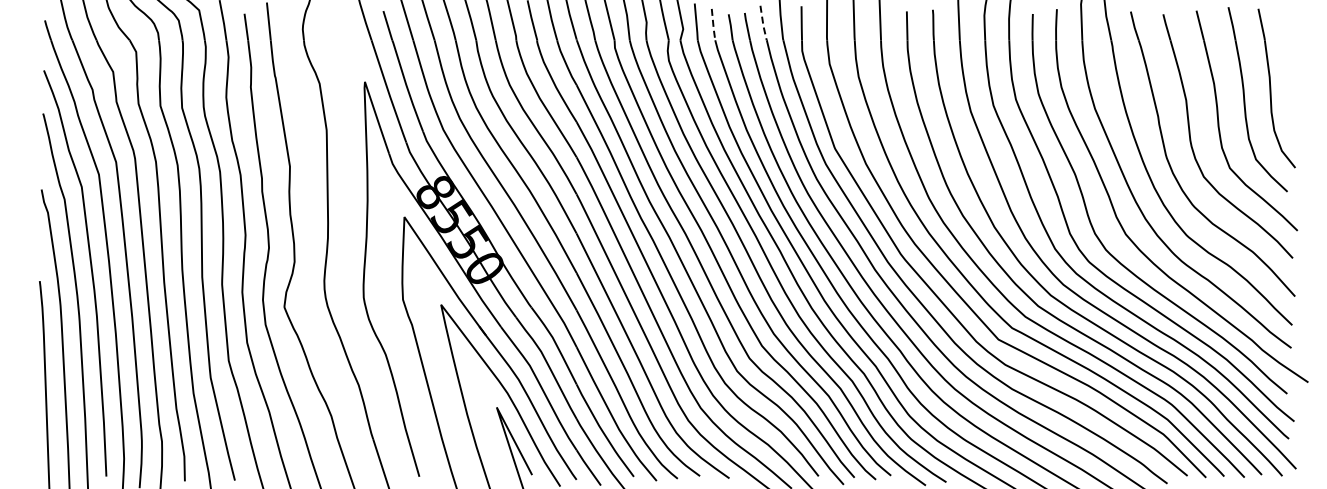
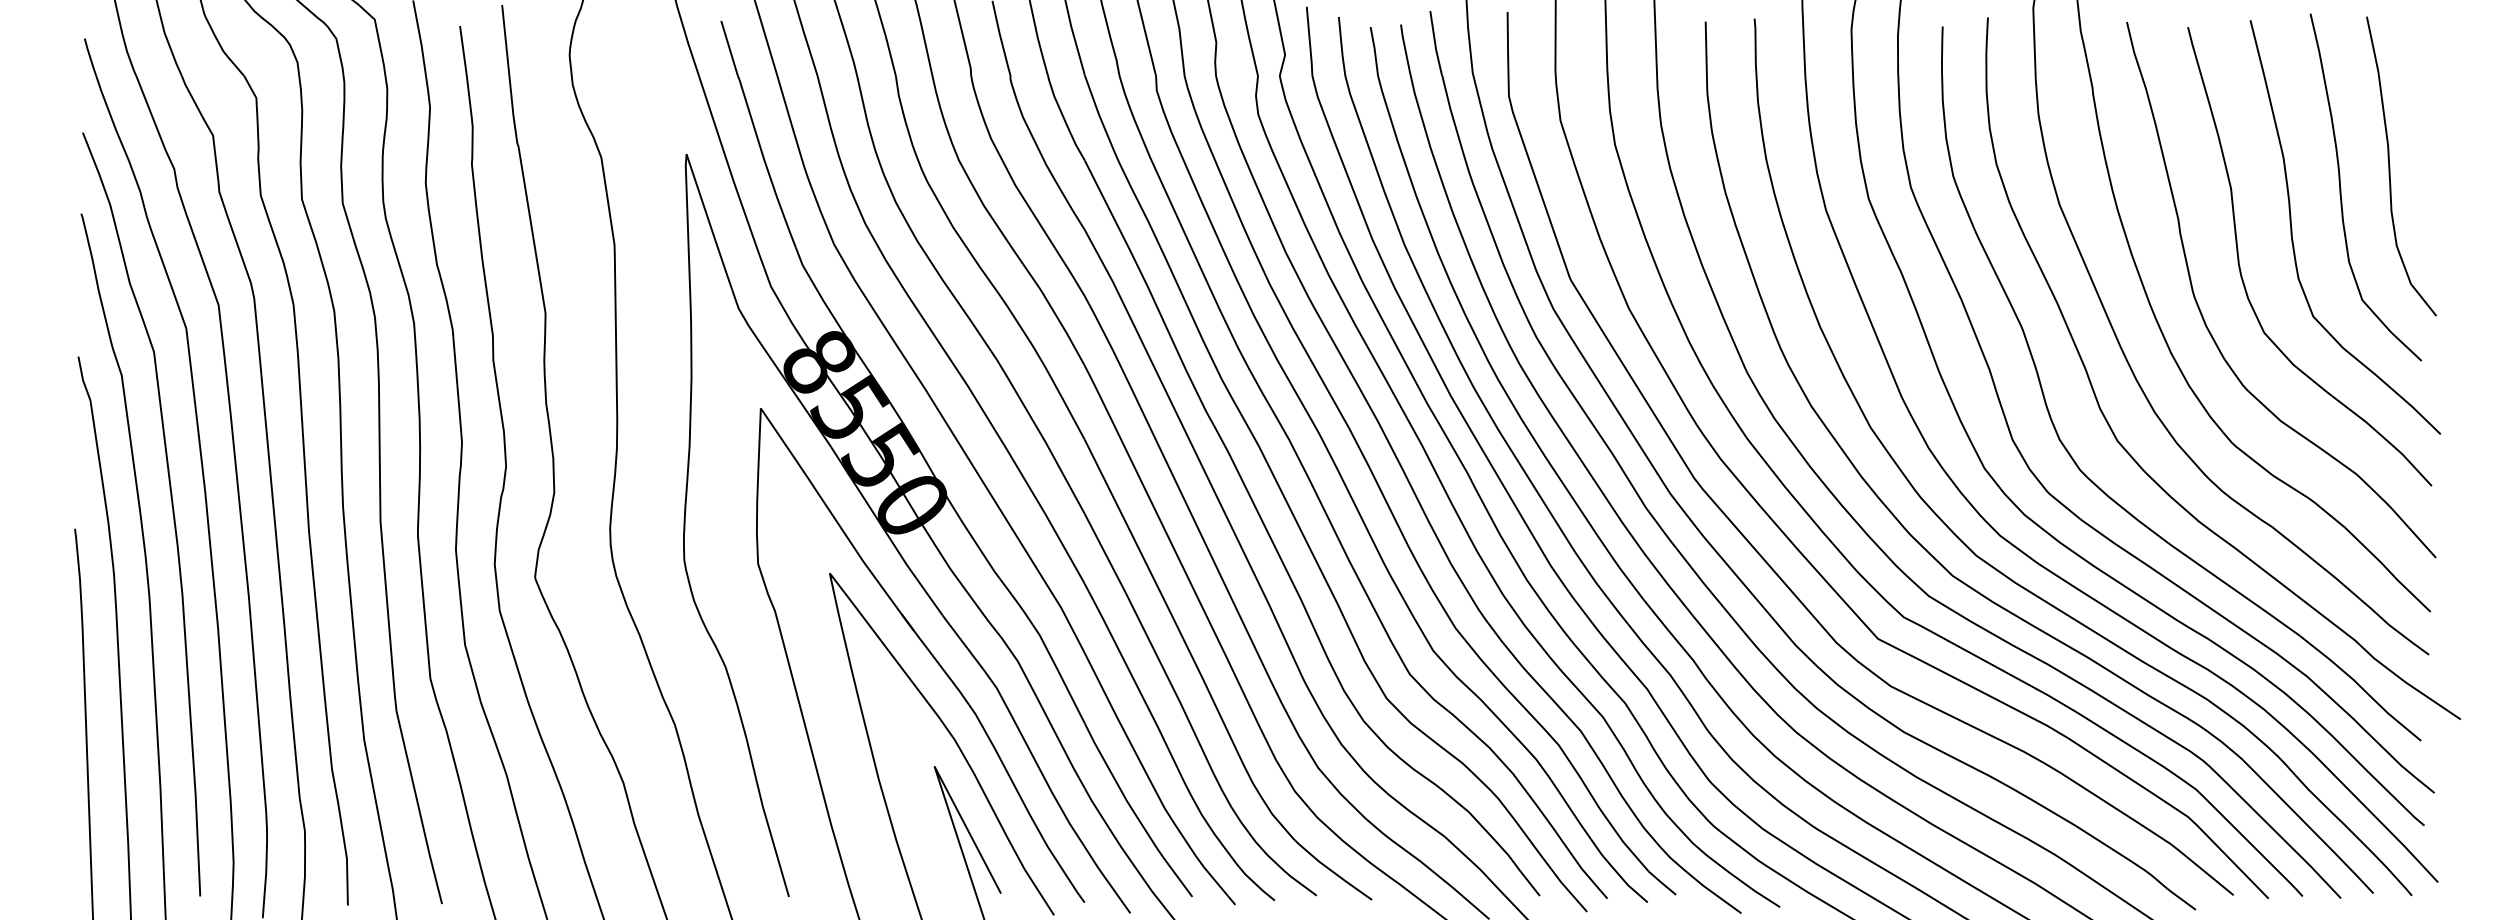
line: (763, 24) -> (1436, 46), dashed -> solid
line: (713, 25) -> (1342, 48), dashed -> solid

